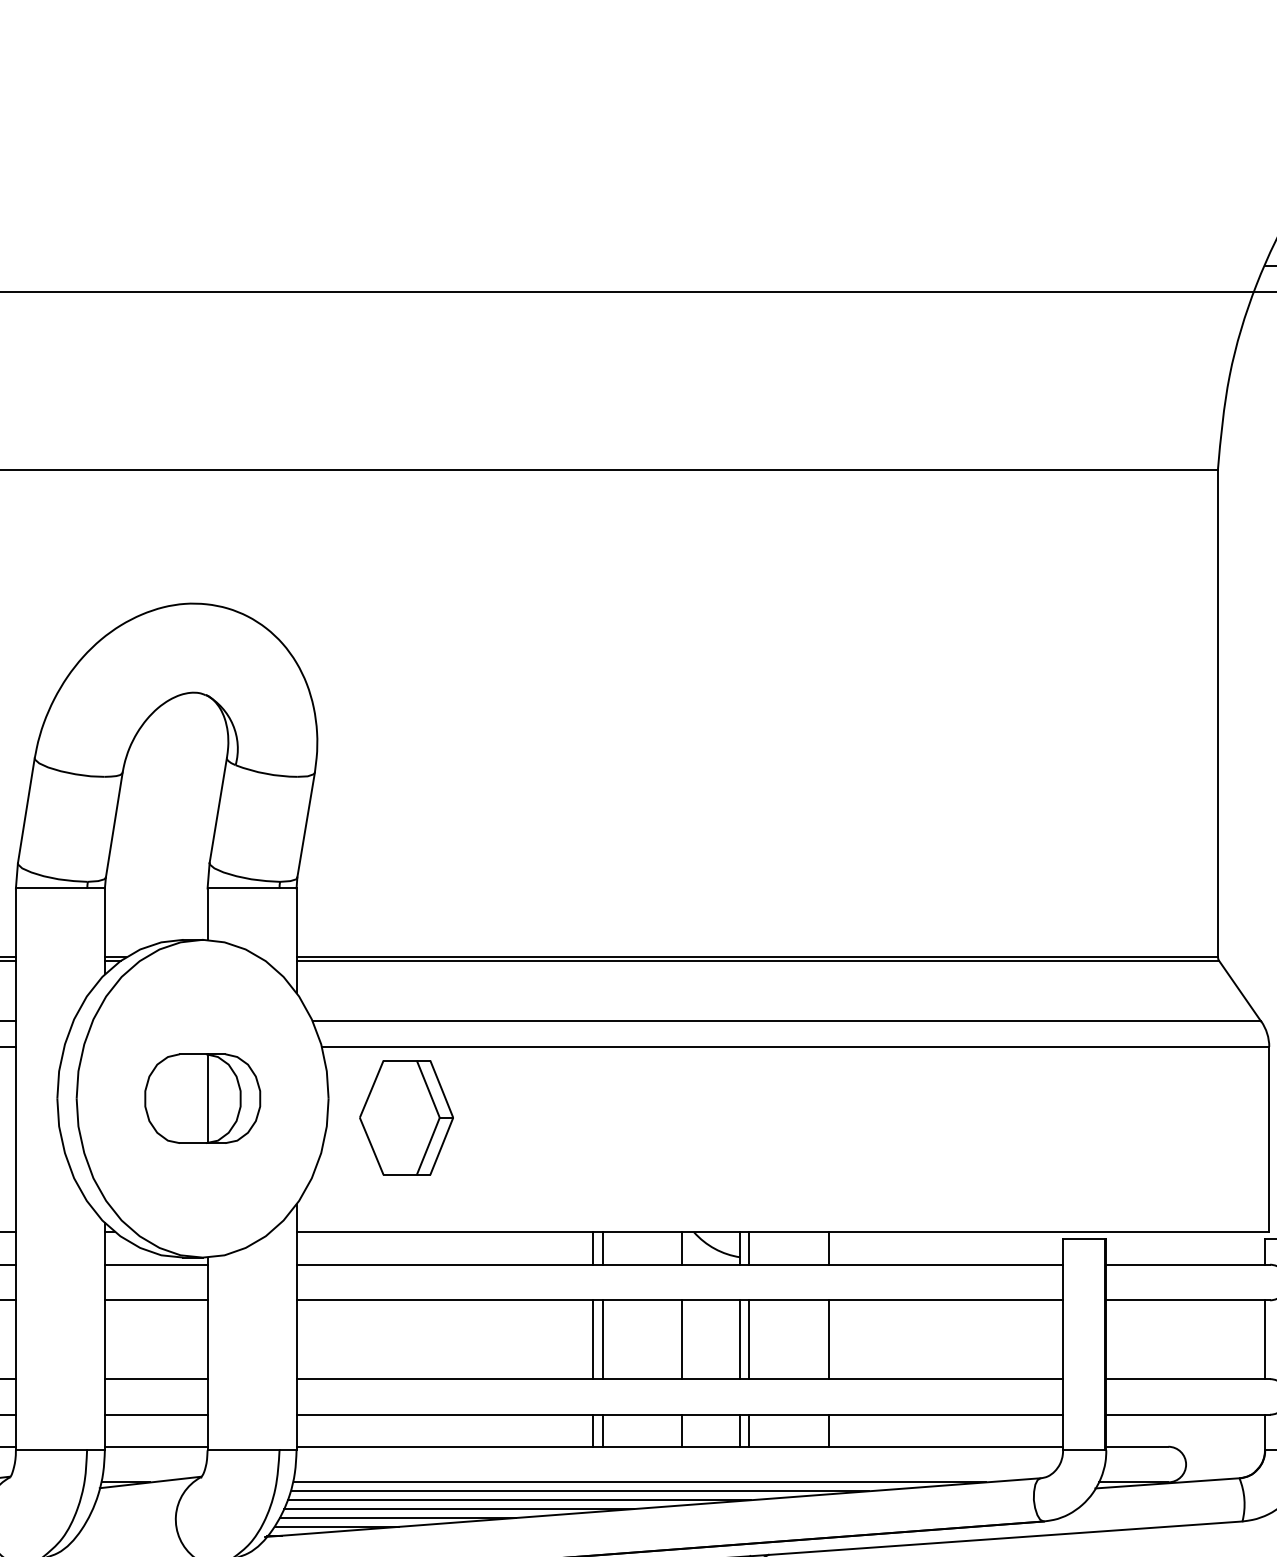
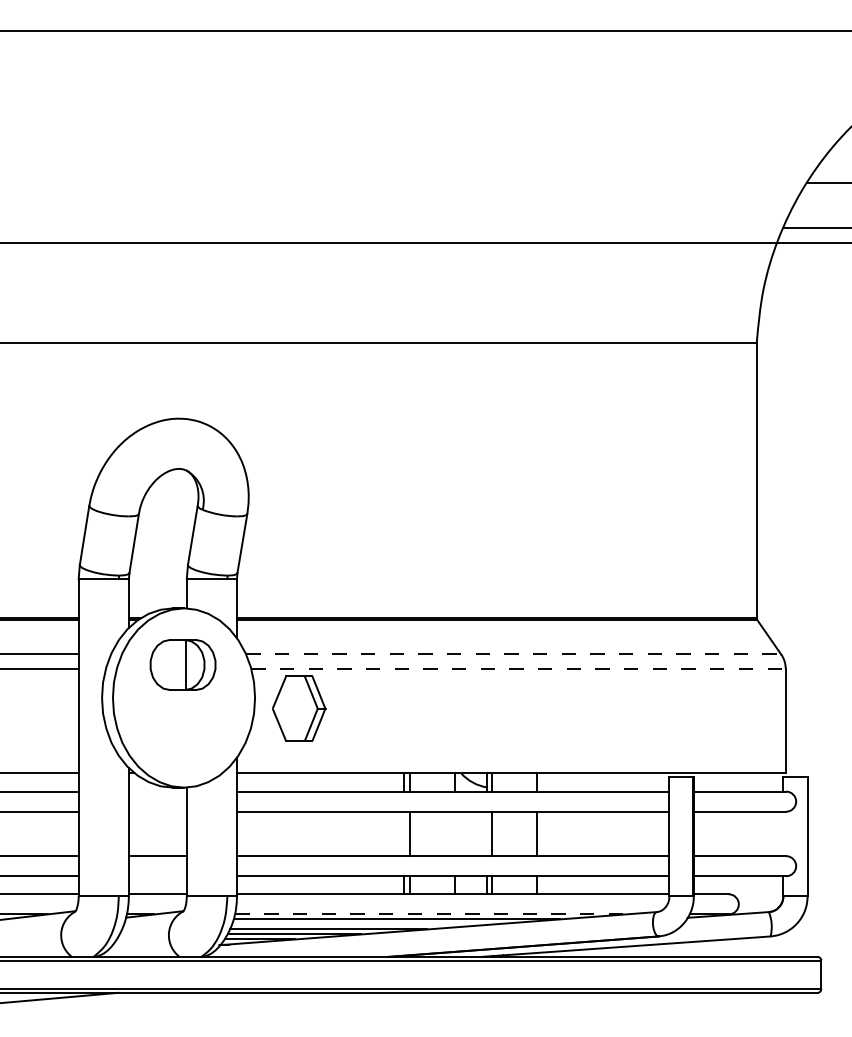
line: (788, 1021) -> (514, 654), solid -> dashed
line: (795, 1046) -> (518, 668), solid -> dashed
part: (201, 1097) -> (182, 664), moved
line: (155, 1264) -> (157, 791), removed
line: (155, 1299) -> (157, 811), removed
line: (593, 1338) -> (404, 833), removed
line: (682, 1338) -> (454, 833), removed
line: (740, 1338) -> (487, 833), removed
line: (1265, 1338) -> (783, 833), removed
line: (155, 1415) -> (157, 876), removed
line: (641, 1482) -> (431, 914), solid -> dashed
line: (519, 1500) -> (362, 924), removed

